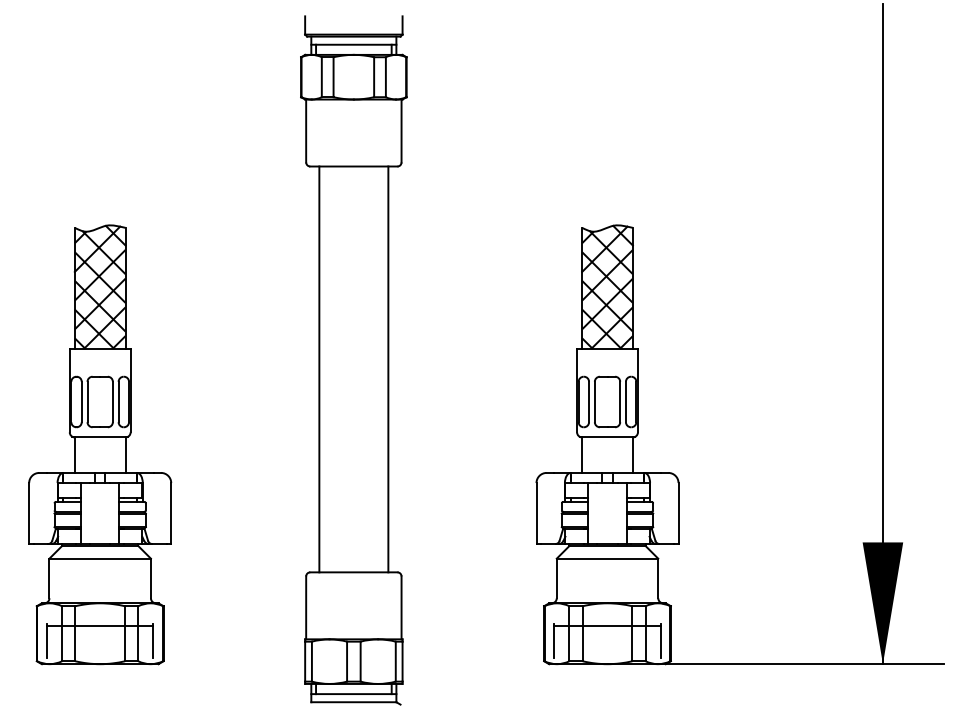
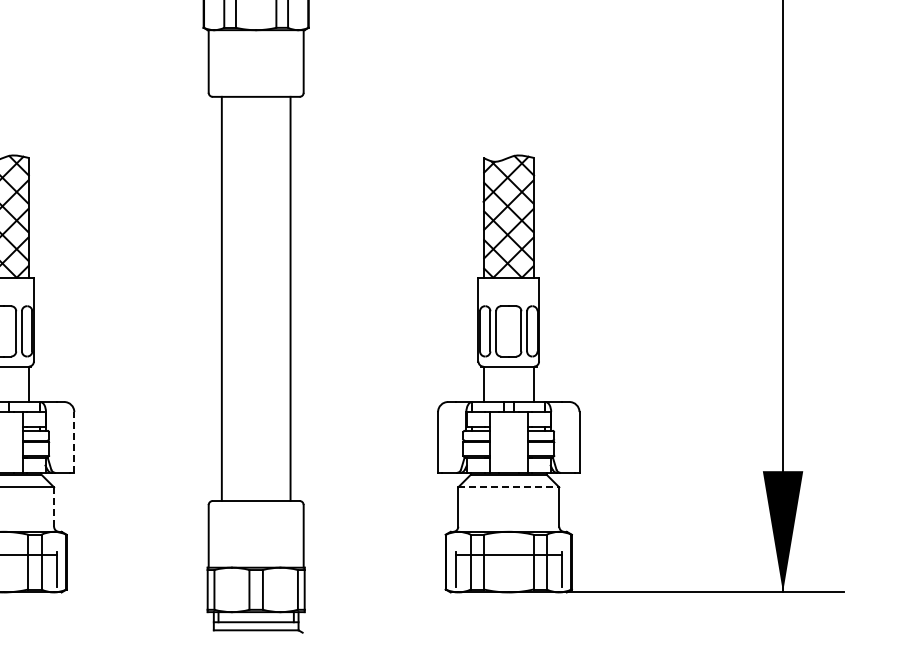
line: (171, 513) -> (74, 442), solid -> dashed
line: (607, 558) -> (508, 487), solid -> dashed
line: (150, 578) -> (53, 507), solid -> dashed

